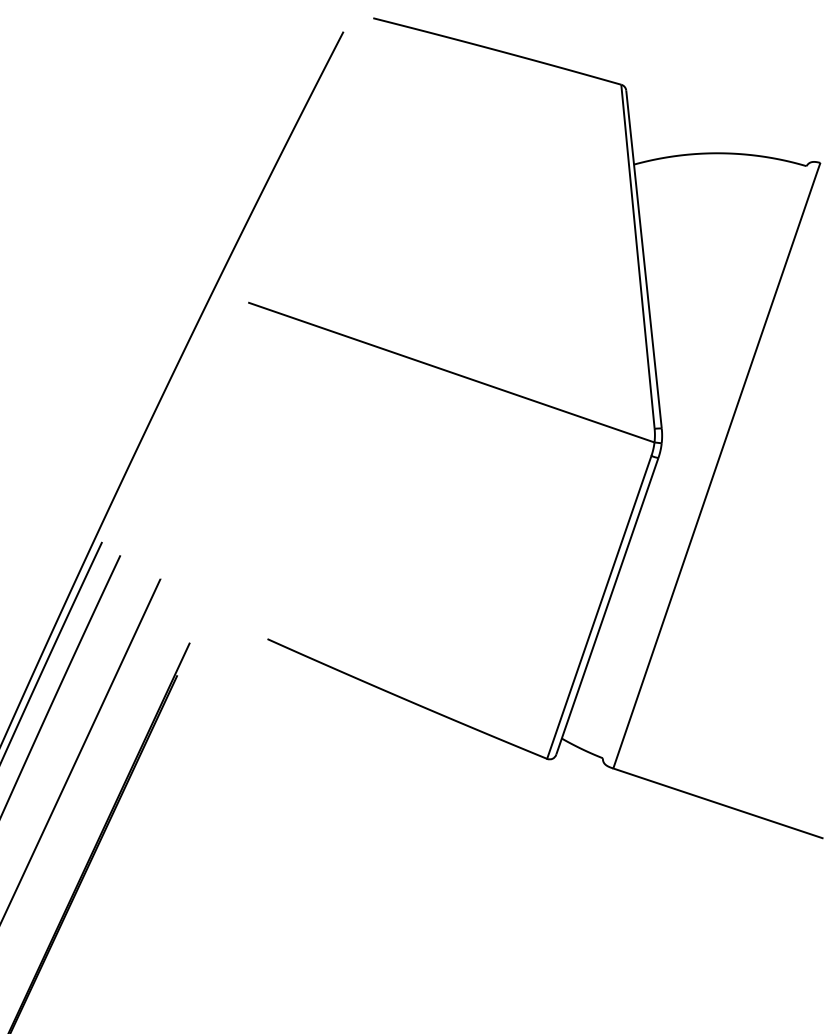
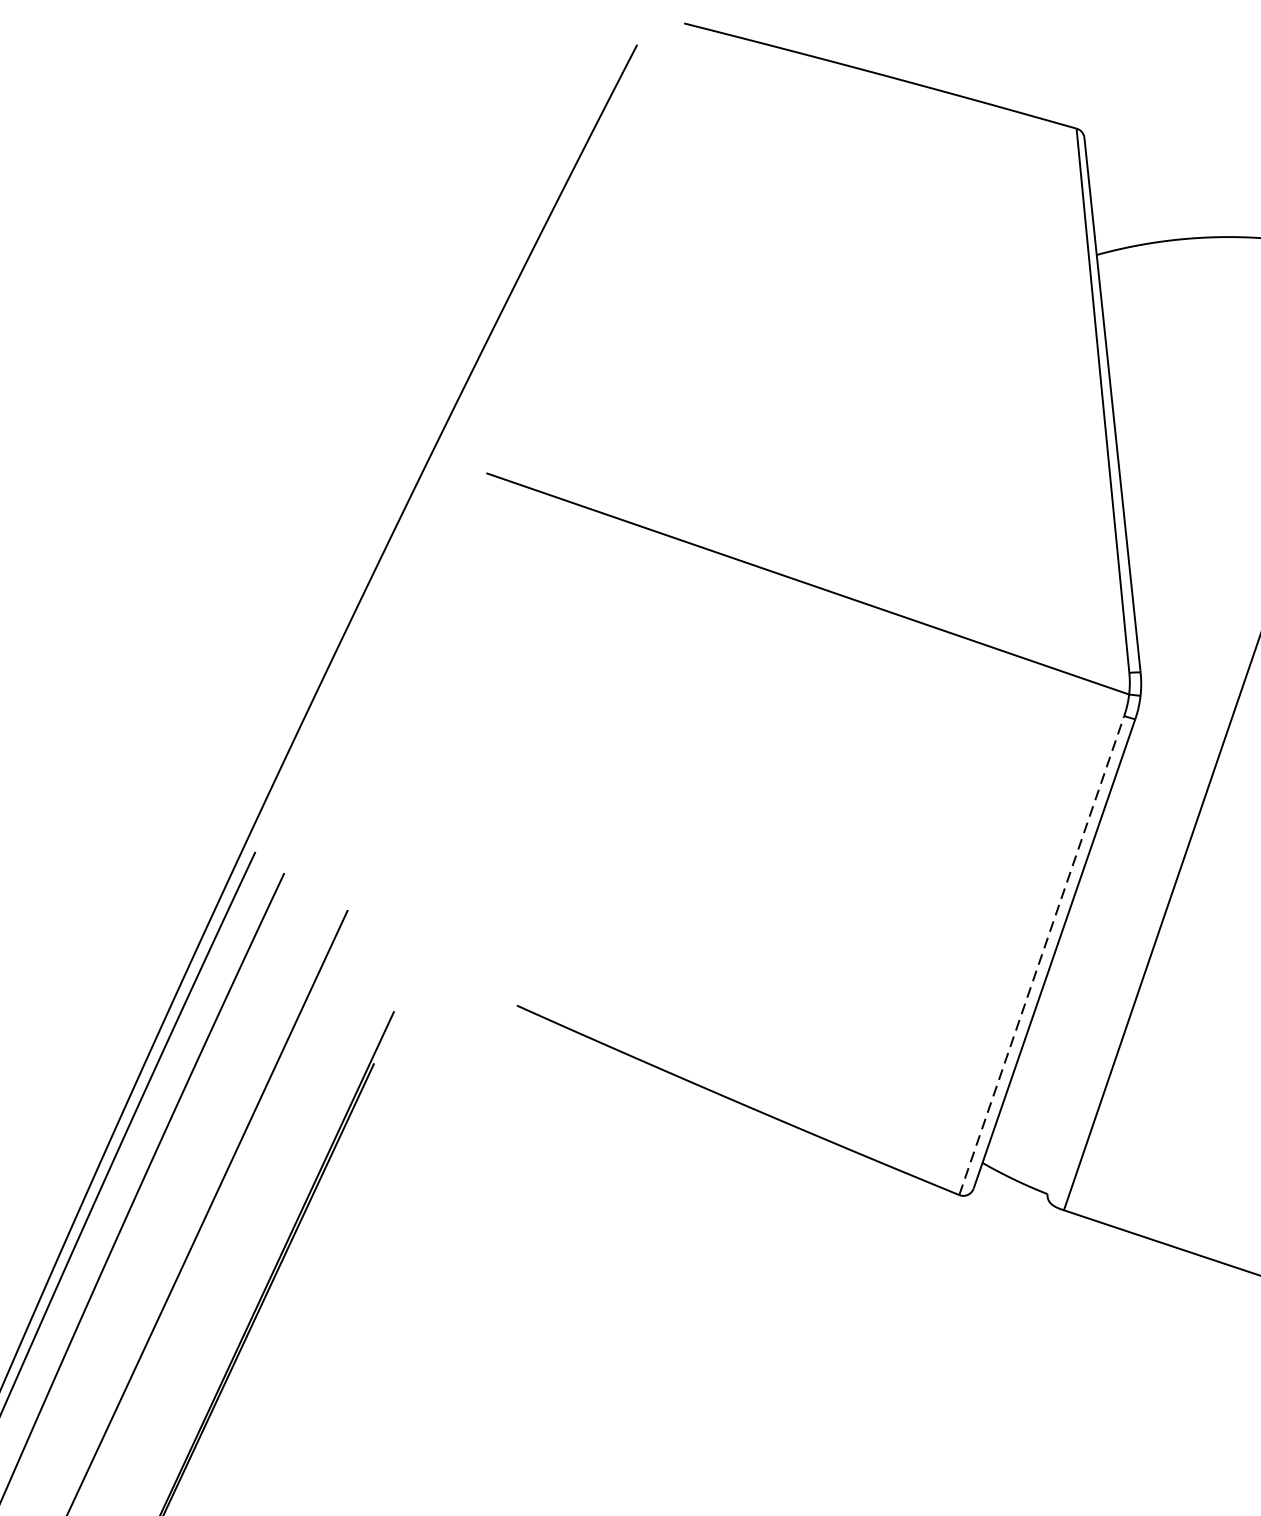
line: (599, 606) -> (1042, 954), solid -> dashed

